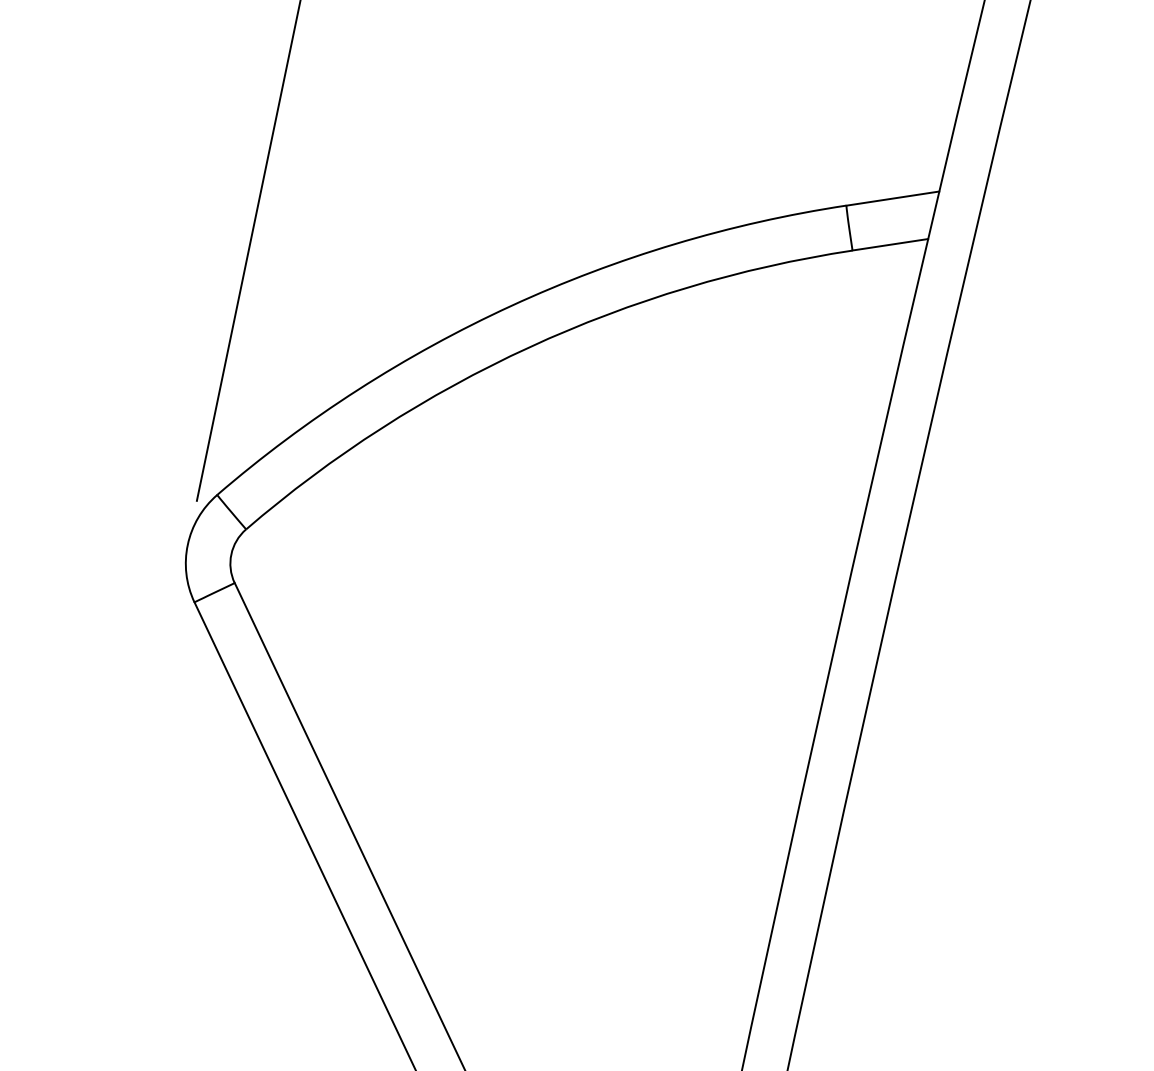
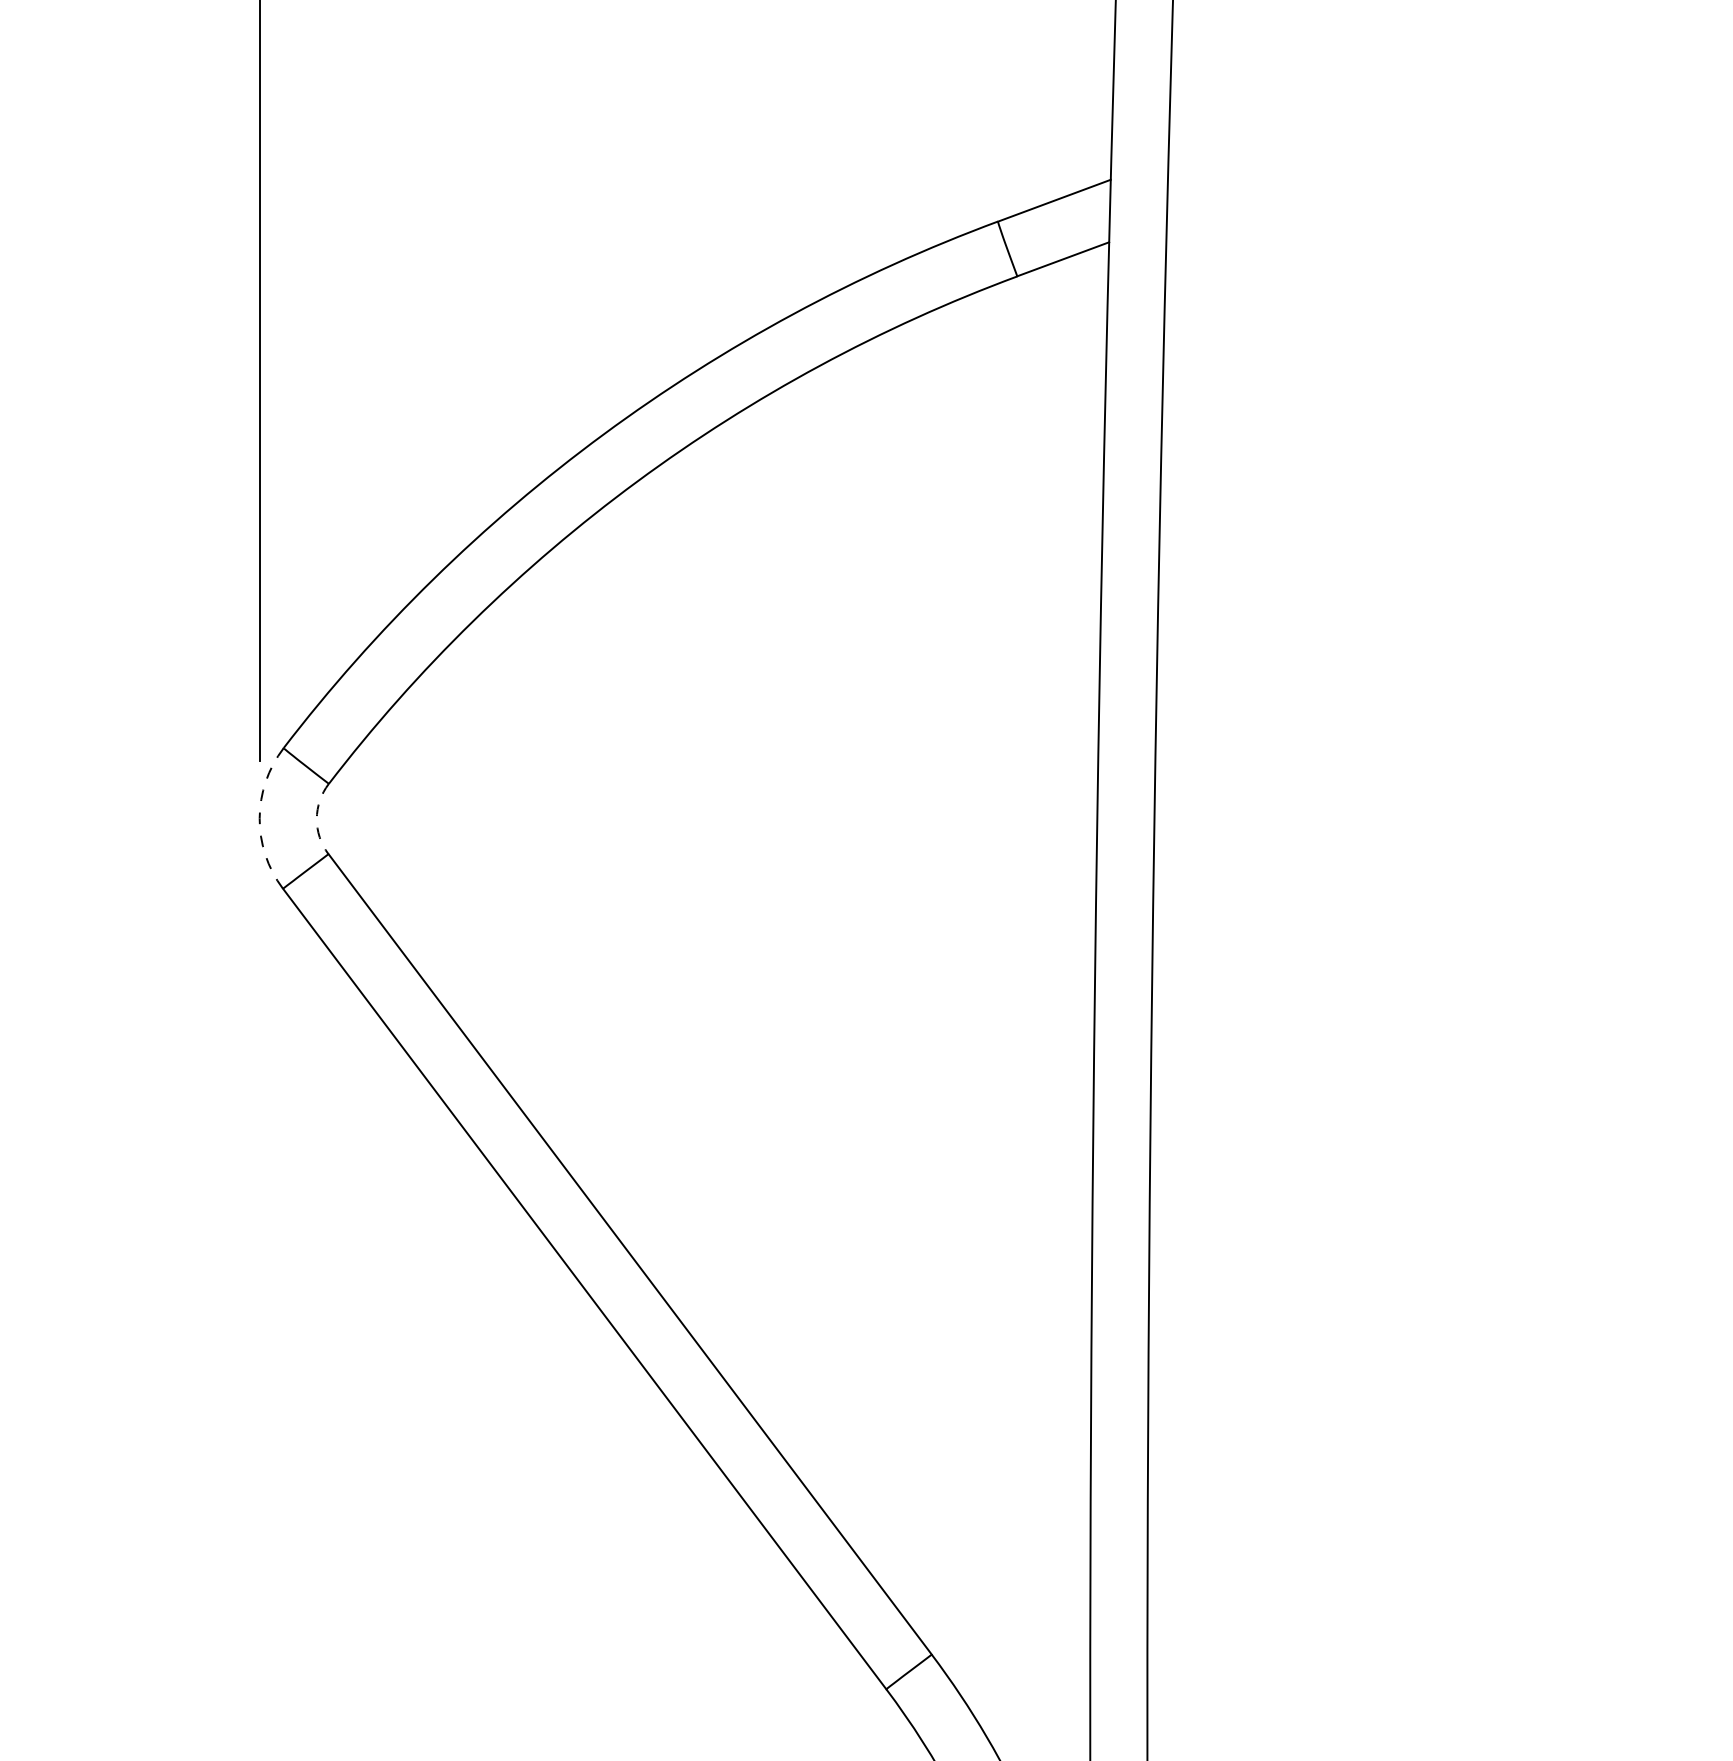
arc: (187, 544) -> (259, 818), solid -> dashed
arc: (231, 554) -> (316, 819), solid -> dashed

